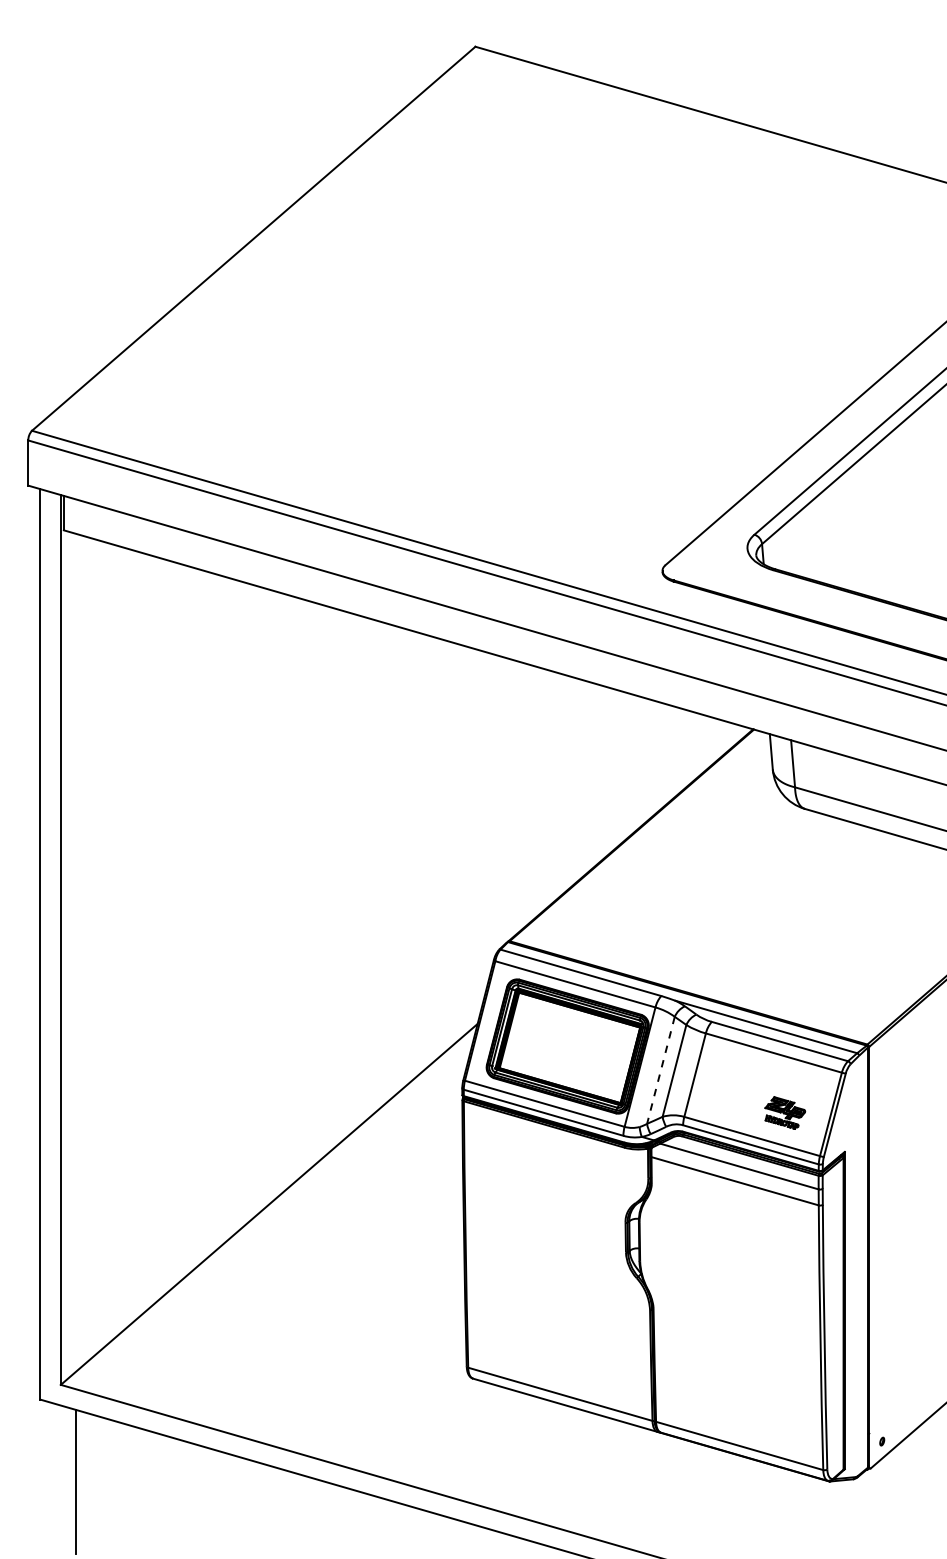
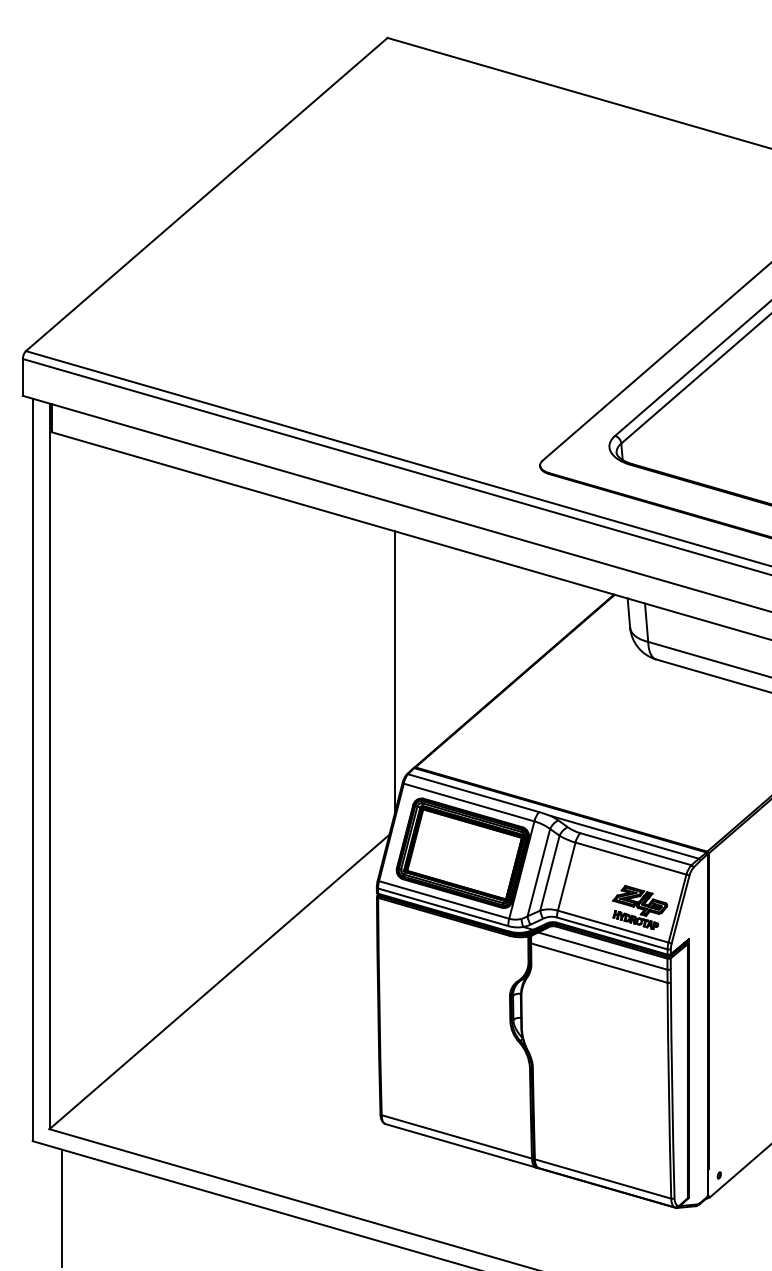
line: (484, 824) -> (394, 672), added
line: (660, 1070) -> (538, 872), dashed -> solid
part: (785, 1112) -> (640, 907), size x1.67

